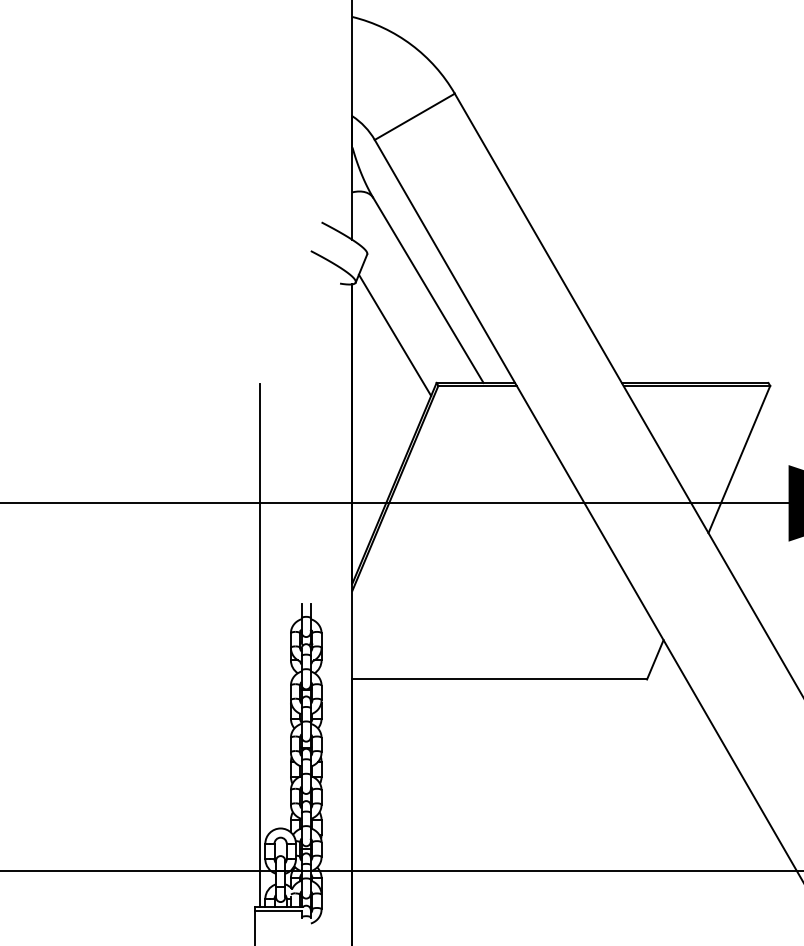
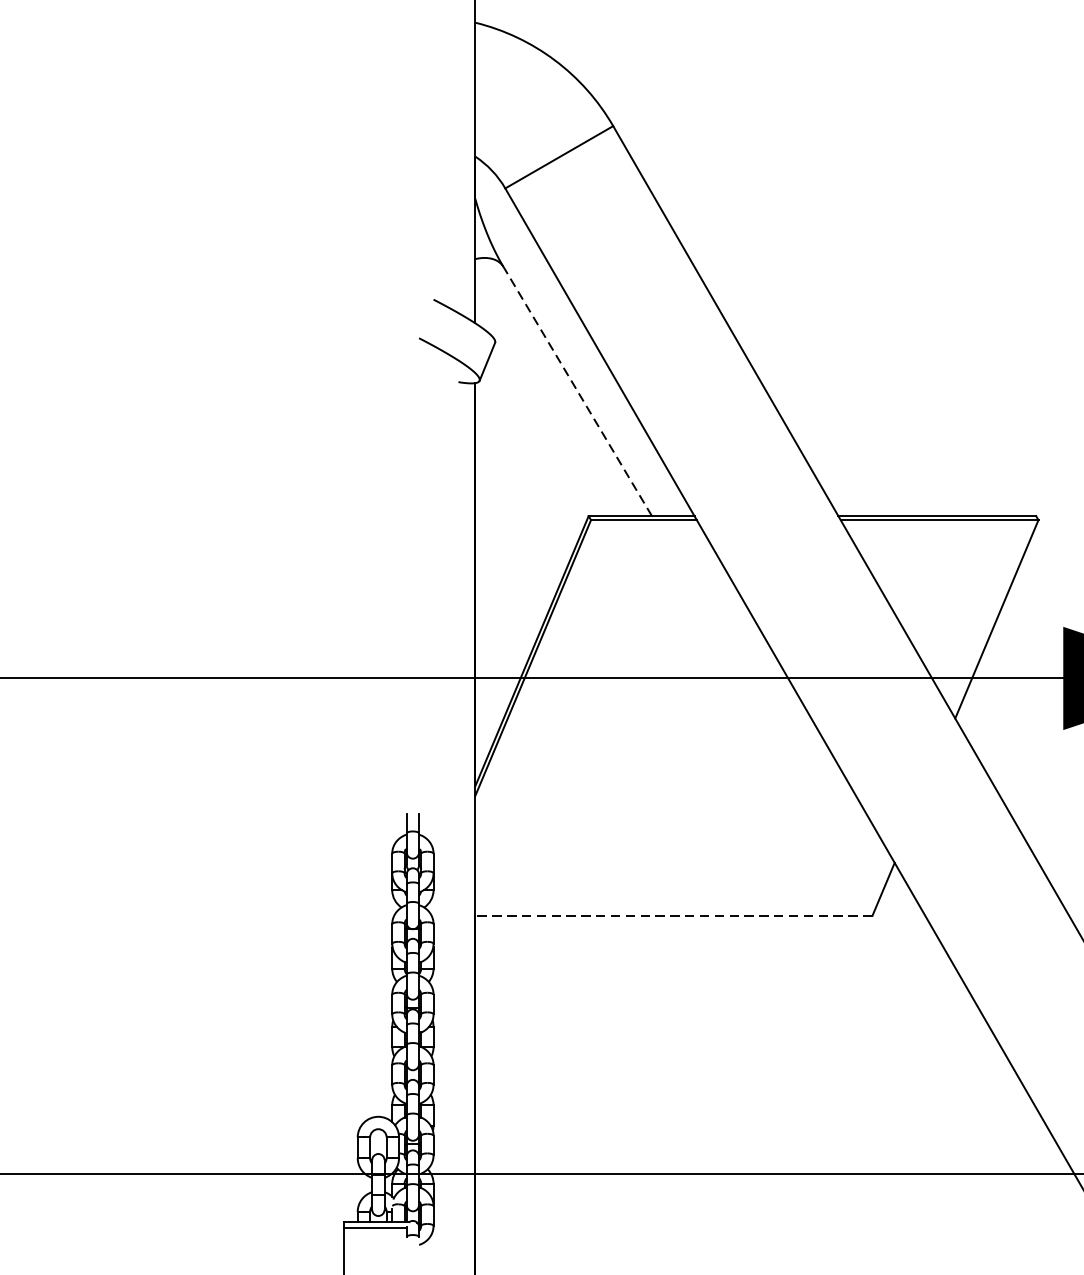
line: (428, 290) -> (577, 391), solid -> dashed
line: (394, 334) -> (531, 450), removed
line: (260, 645) -> (351, 870), removed
line: (499, 679) -> (673, 915), solid -> dashed

